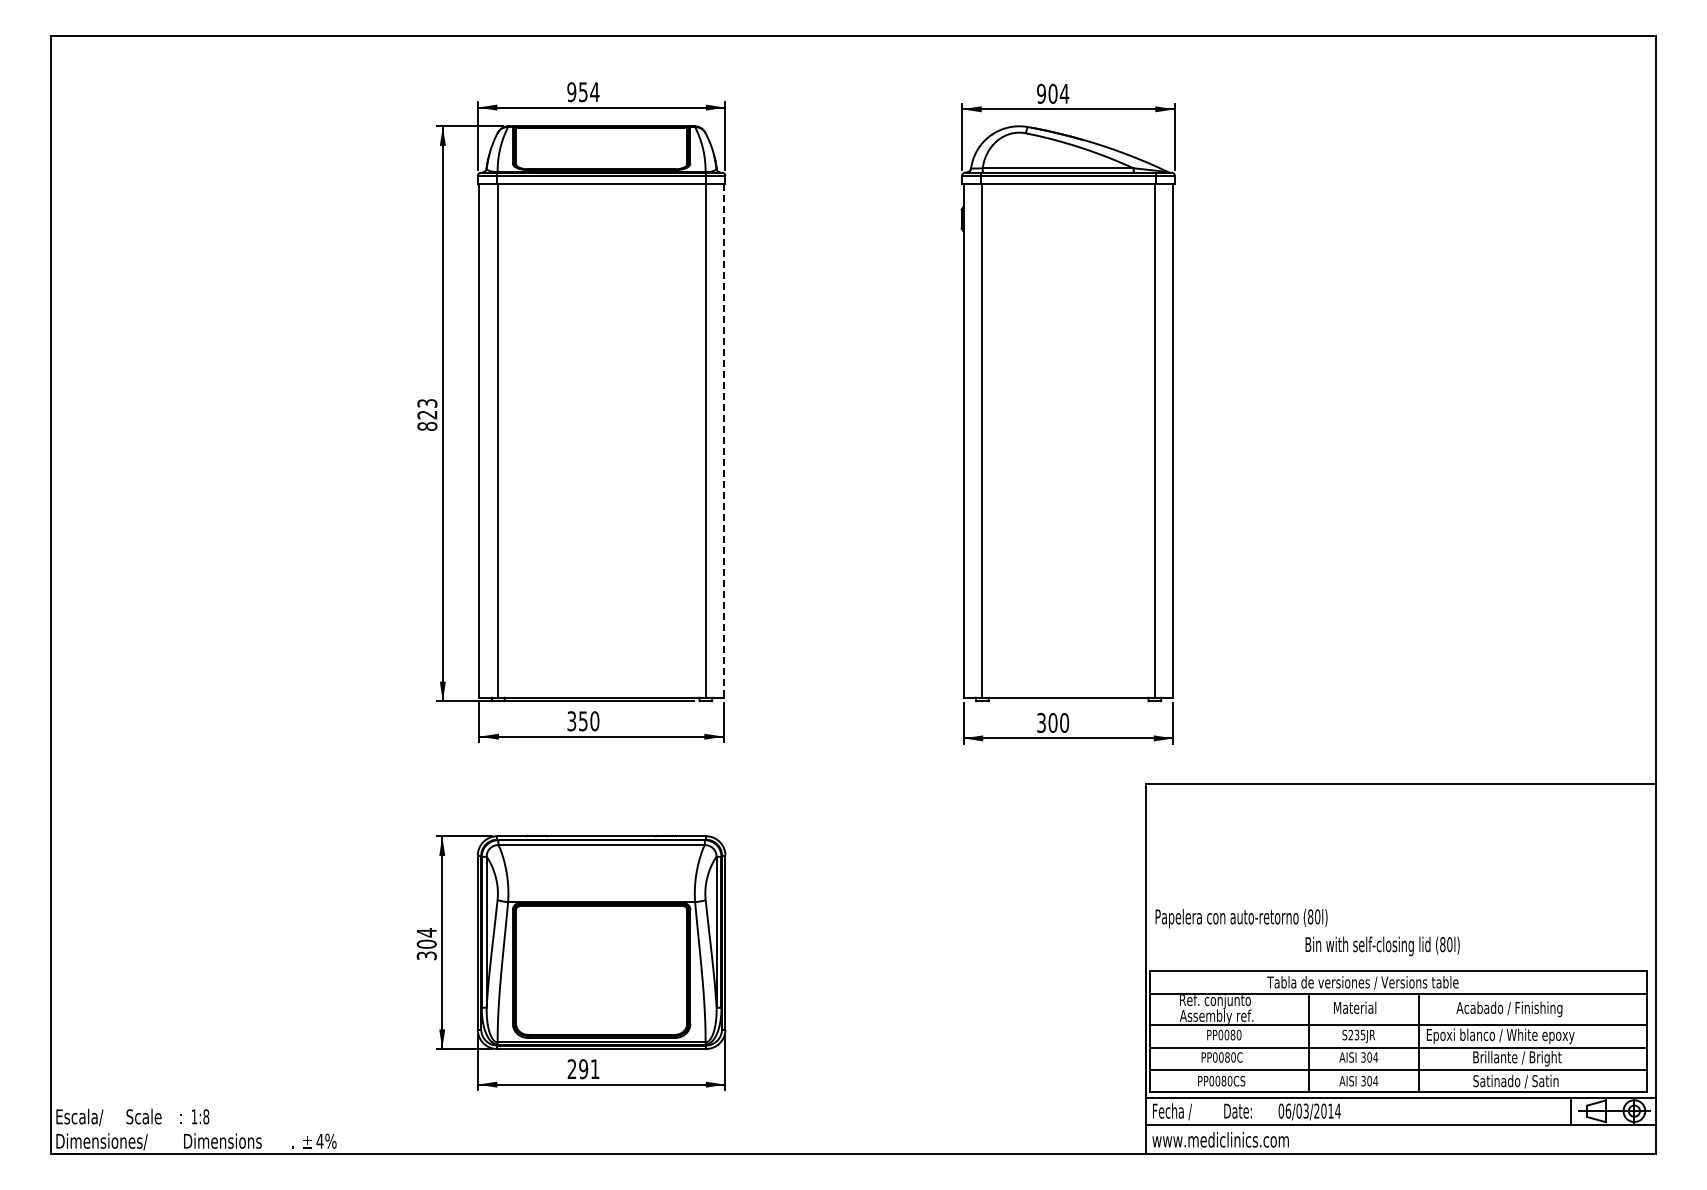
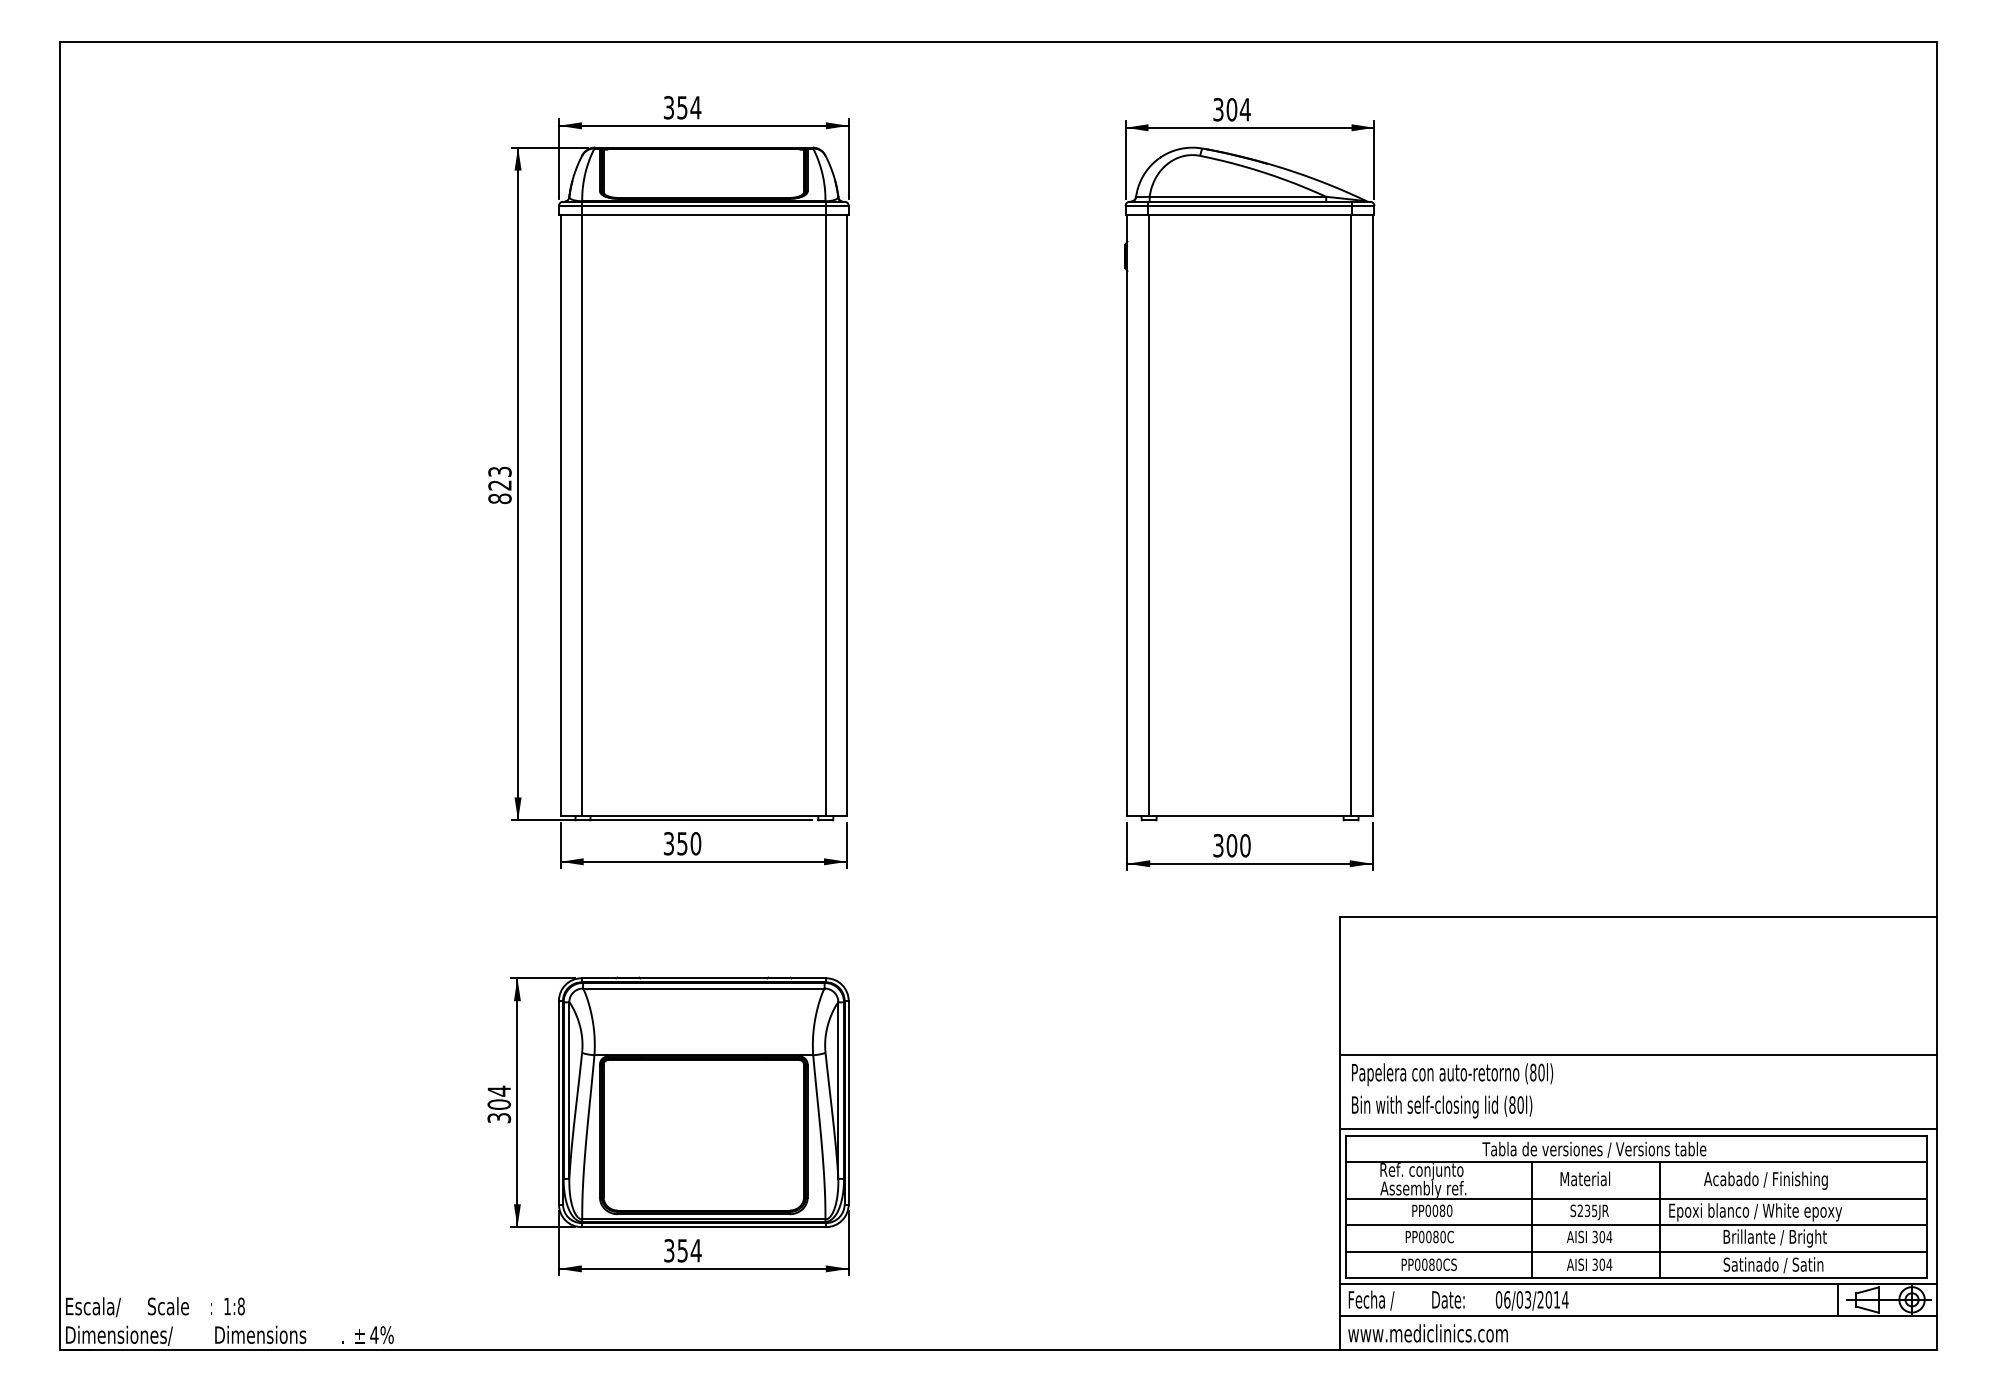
text: (571, 92) -> (668, 108), 954 -> 354
text: (1041, 93) -> (1218, 109), 904 -> 304
line: (723, 441) -> (846, 516), dashed -> solid
line: (1400, 901) -> (1638, 1054), added
text: (1382, 946) -> (1441, 1107), moved
line: (1400, 965) -> (1638, 1129), added
text: (583, 1069) -> (682, 1251), 291 -> 354

